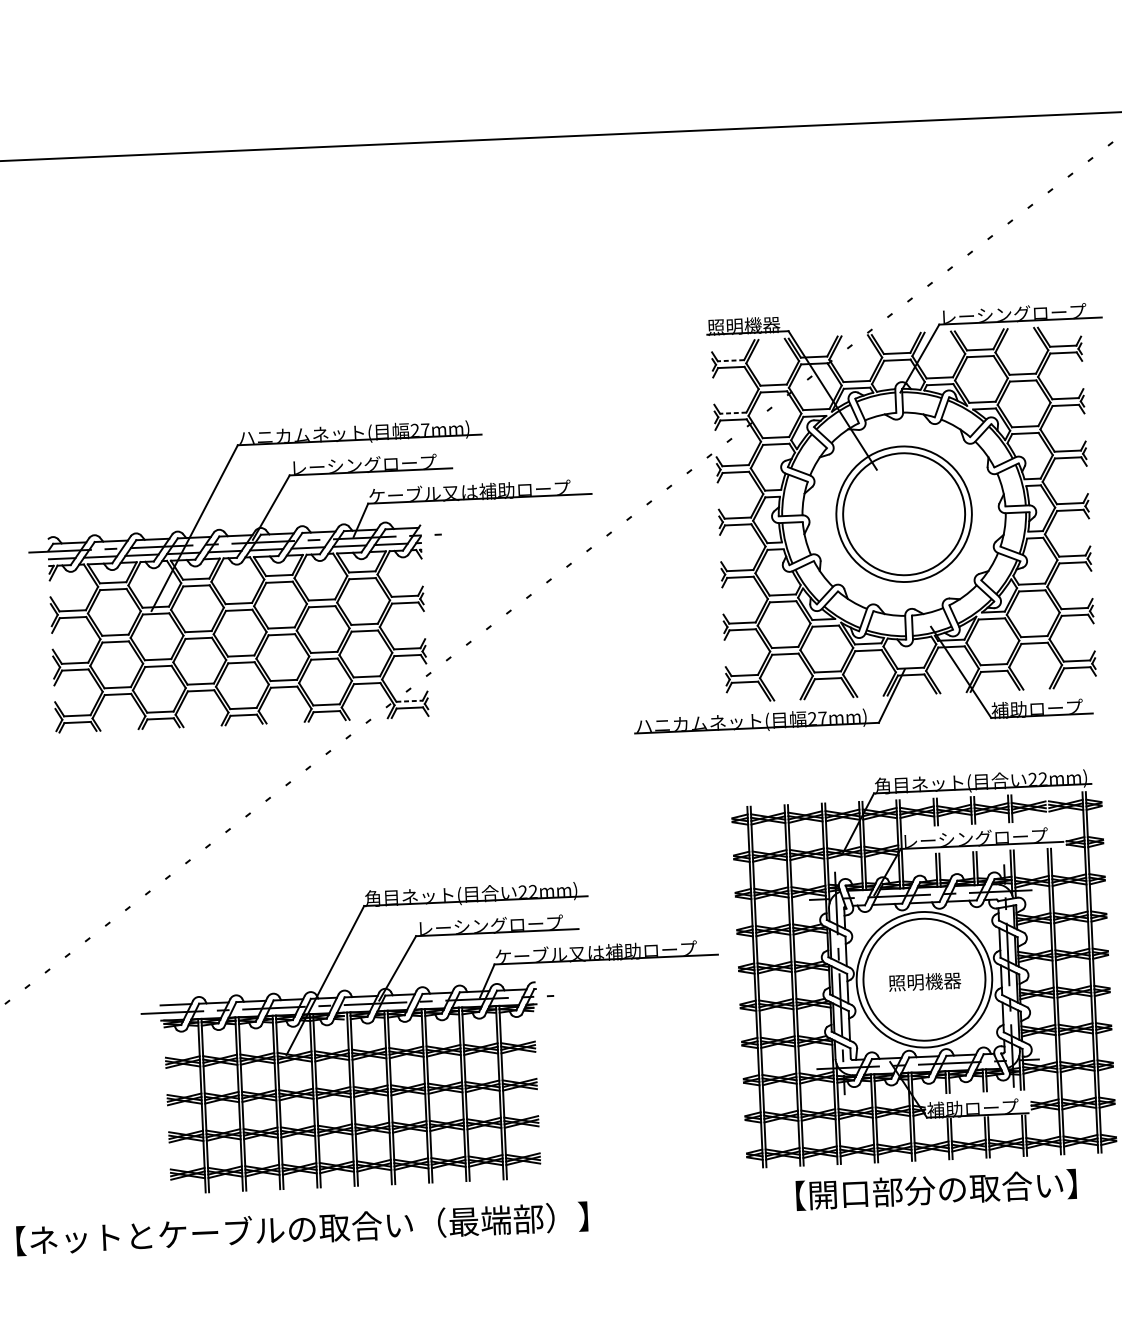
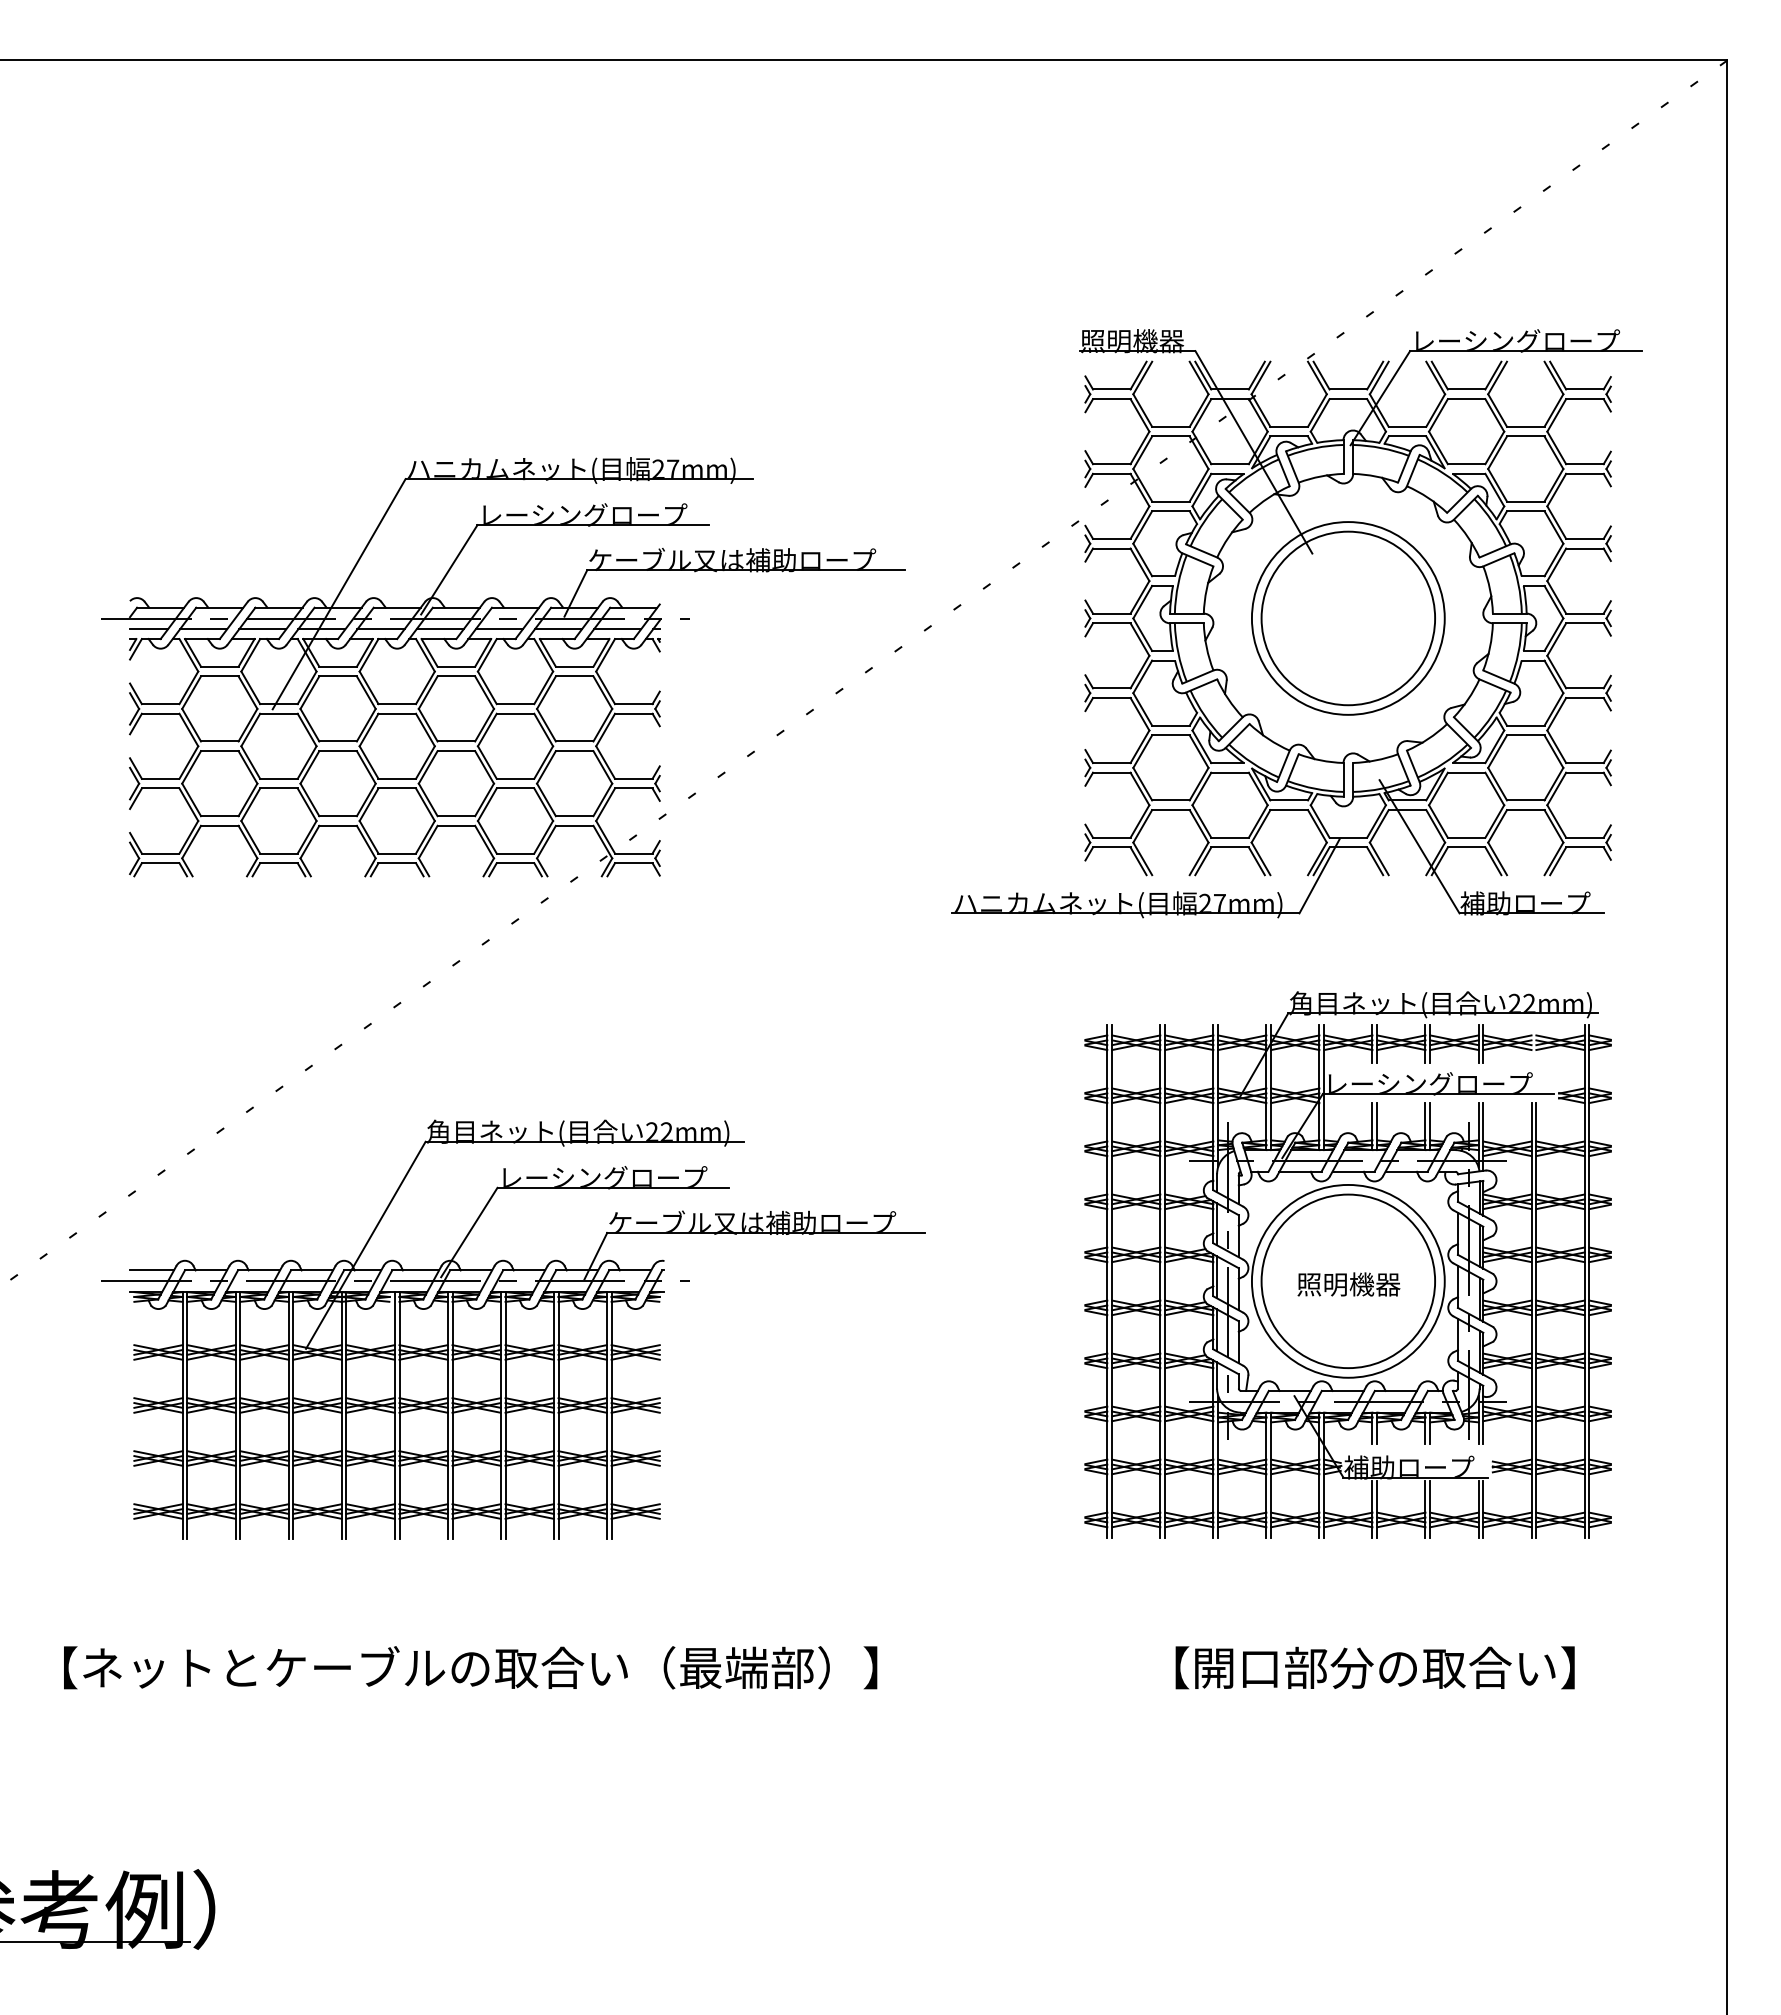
line: (730, 360) -> (1111, 389), dashed -> solid
line: (733, 413) -> (1111, 464), dashed -> solid
line: (409, 701) -> (633, 853), dashed -> solid
part: (431, 1035) -> (513, 1329), moved
text: (935, 1189) -> (1374, 1667), moved
text: (302, 1228) -> (470, 1667), moved

